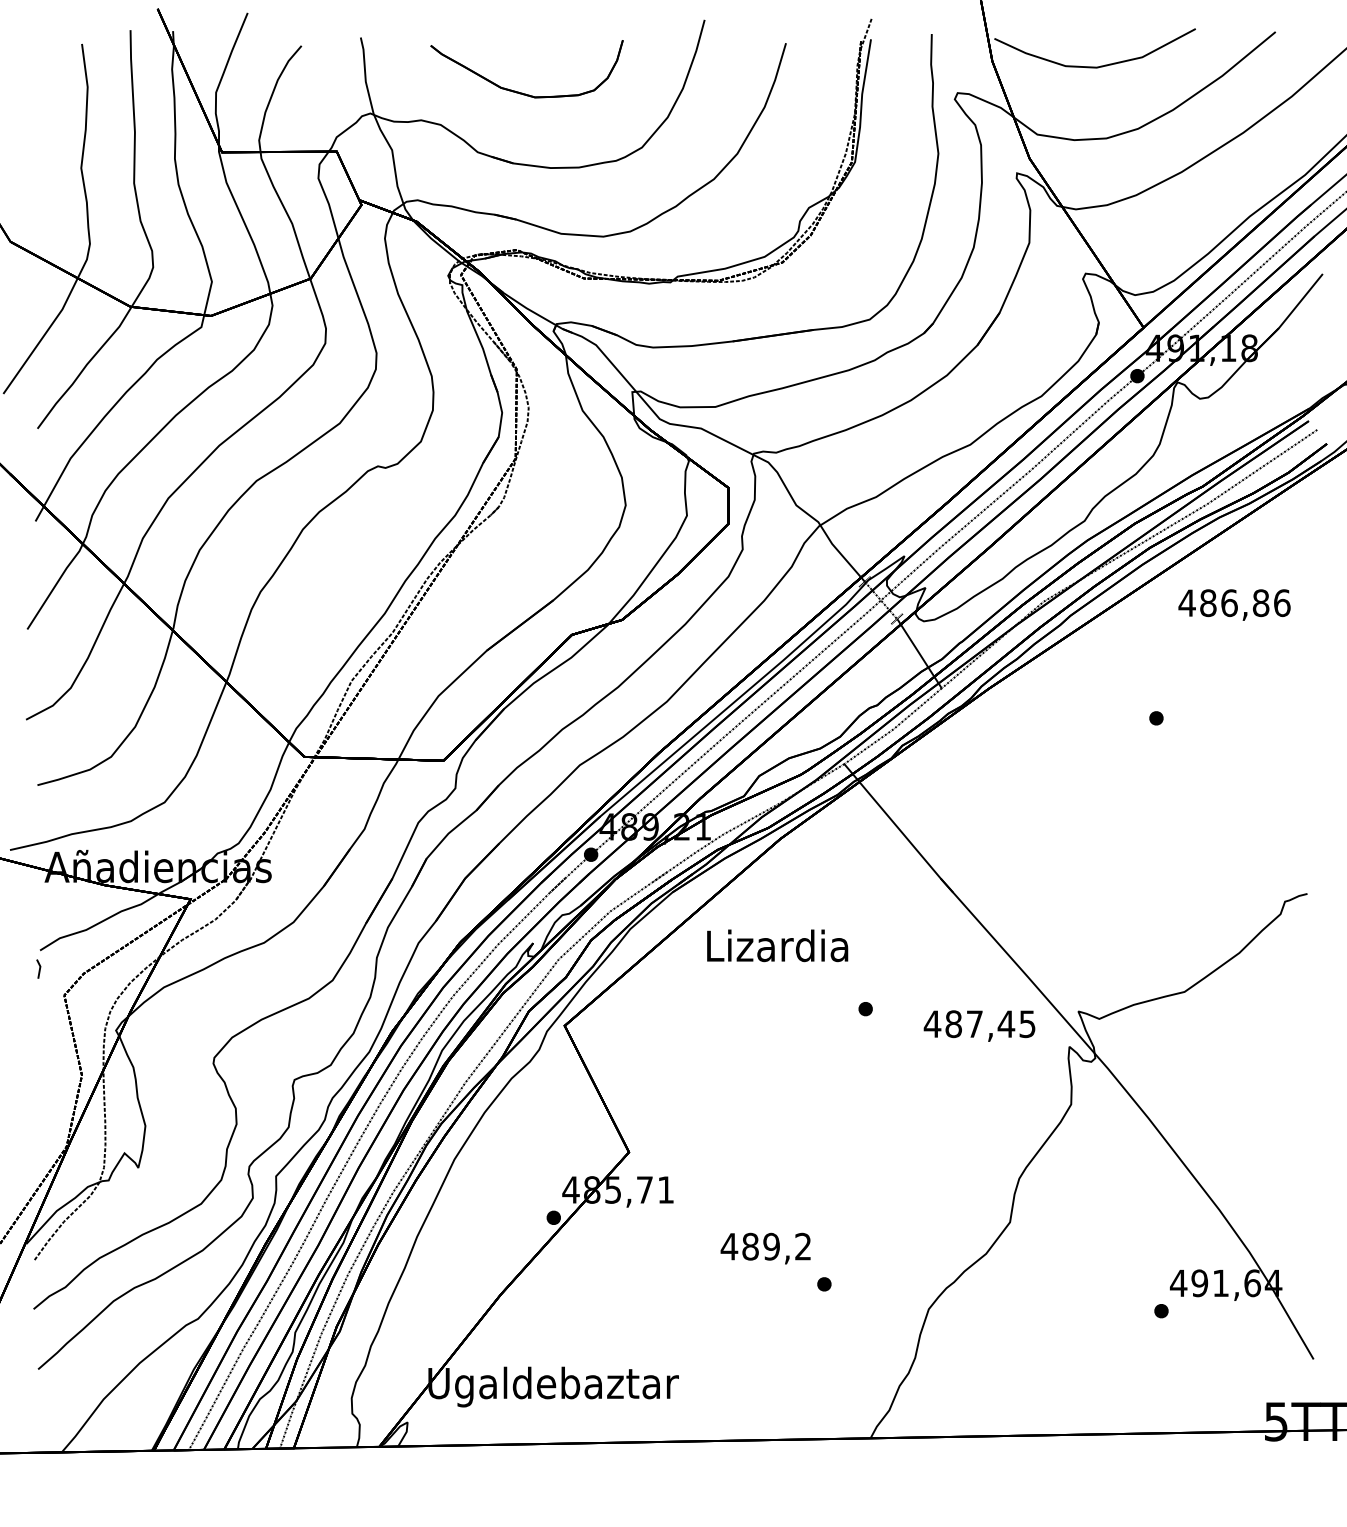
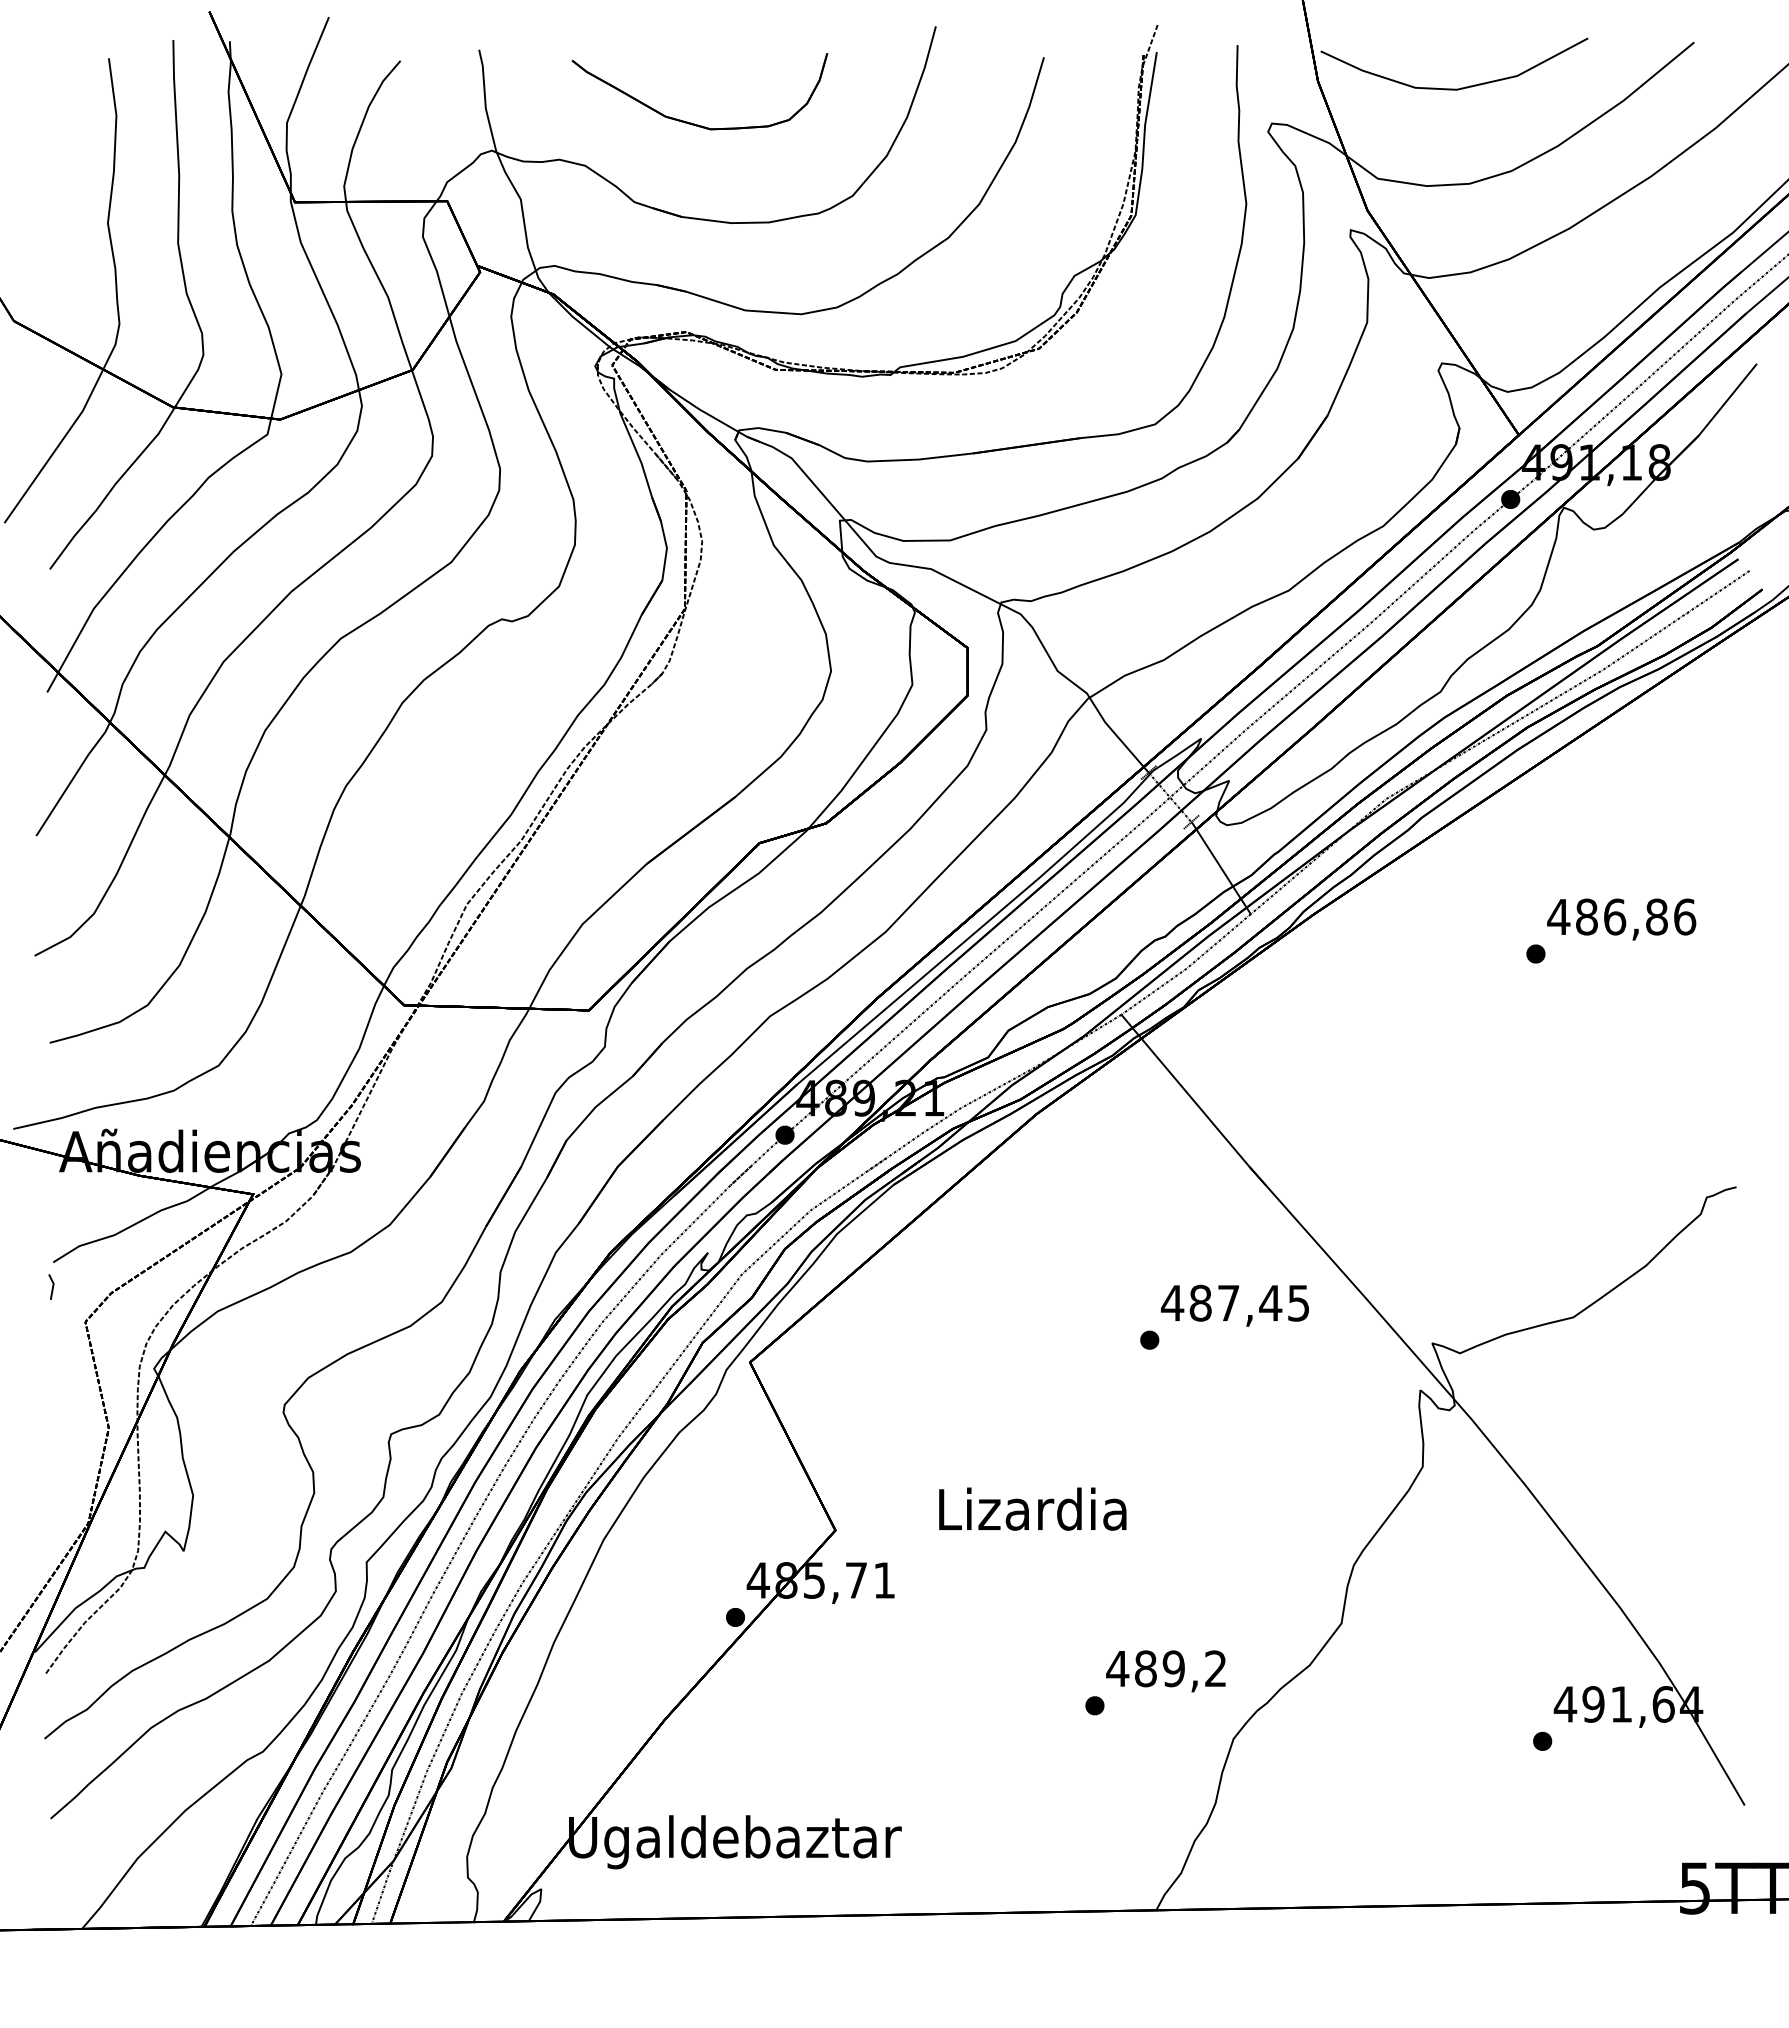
text: (1234, 605) -> (1621, 919), moved
text: (777, 945) -> (1032, 1508), moved
text: (979, 1025) -> (1234, 1305), moved
text: (765, 1248) -> (1165, 1671), moved

